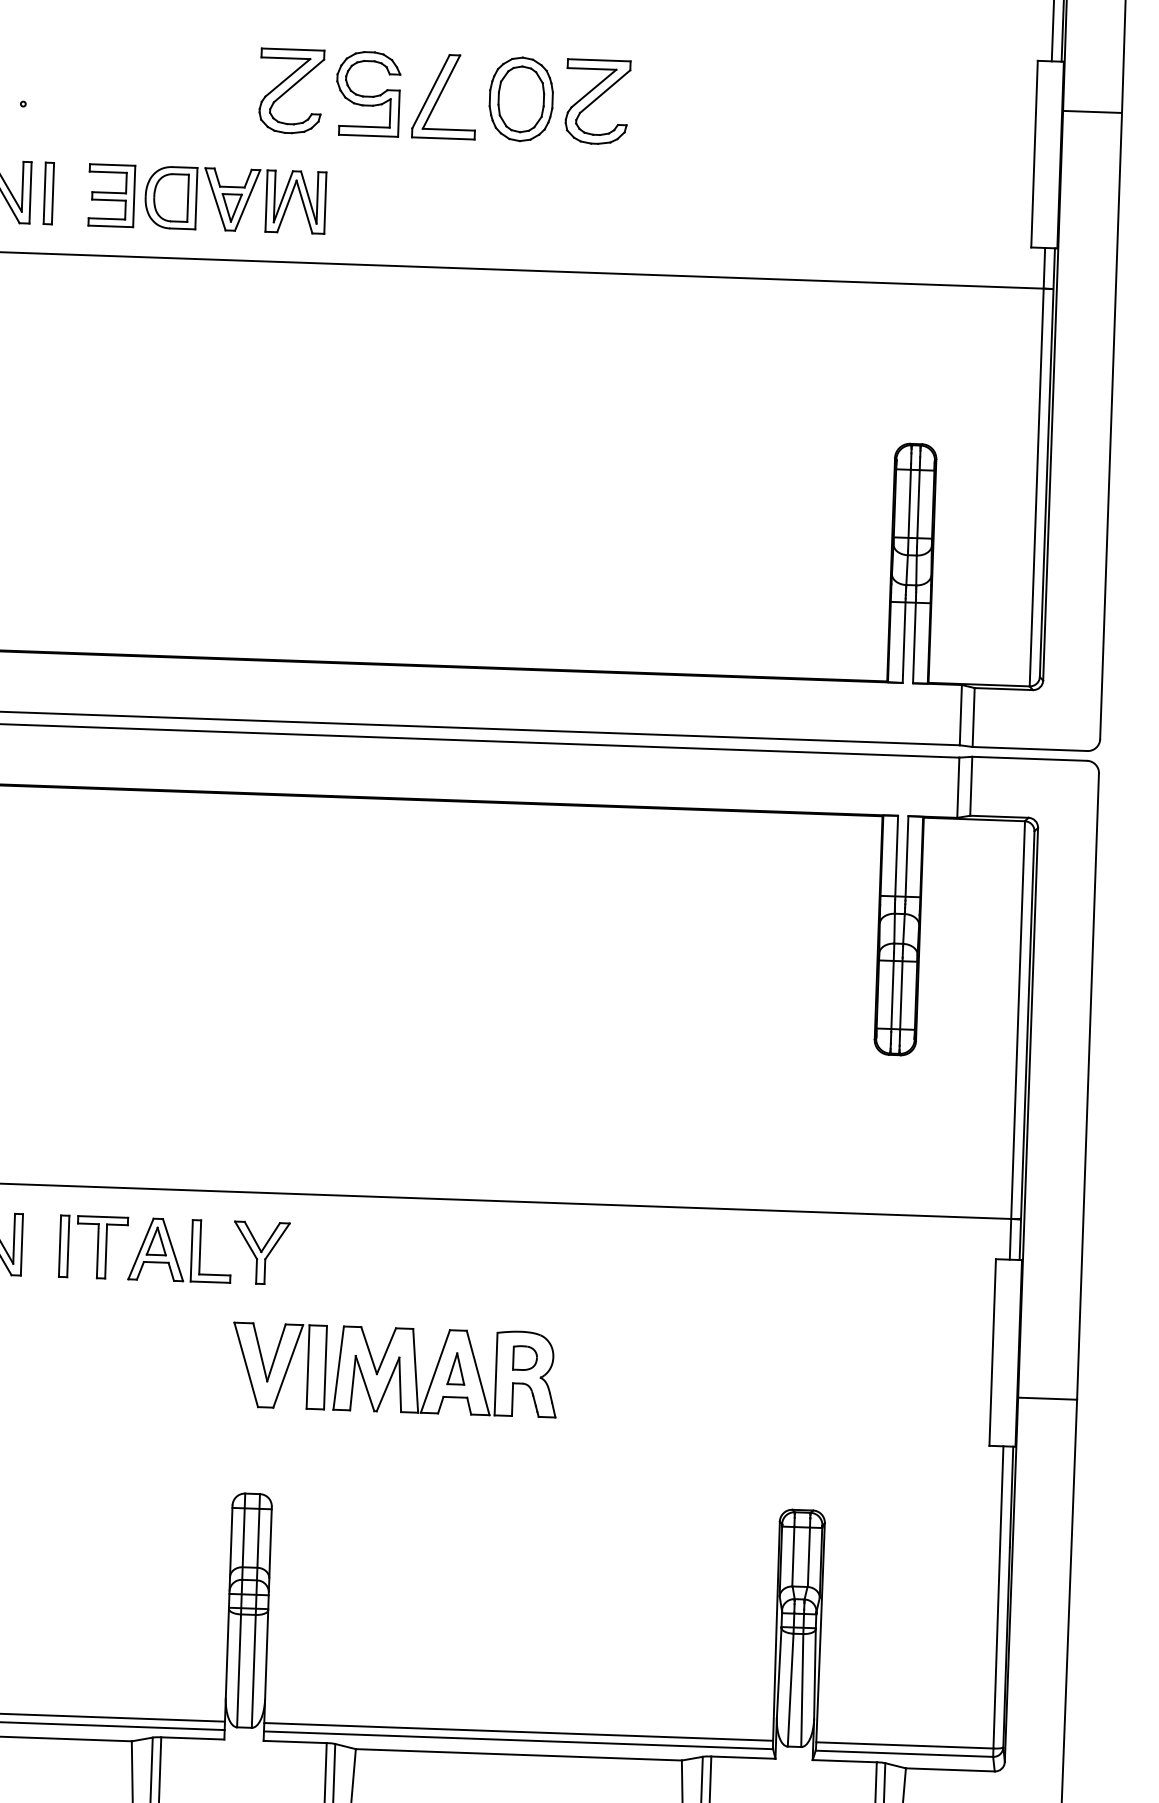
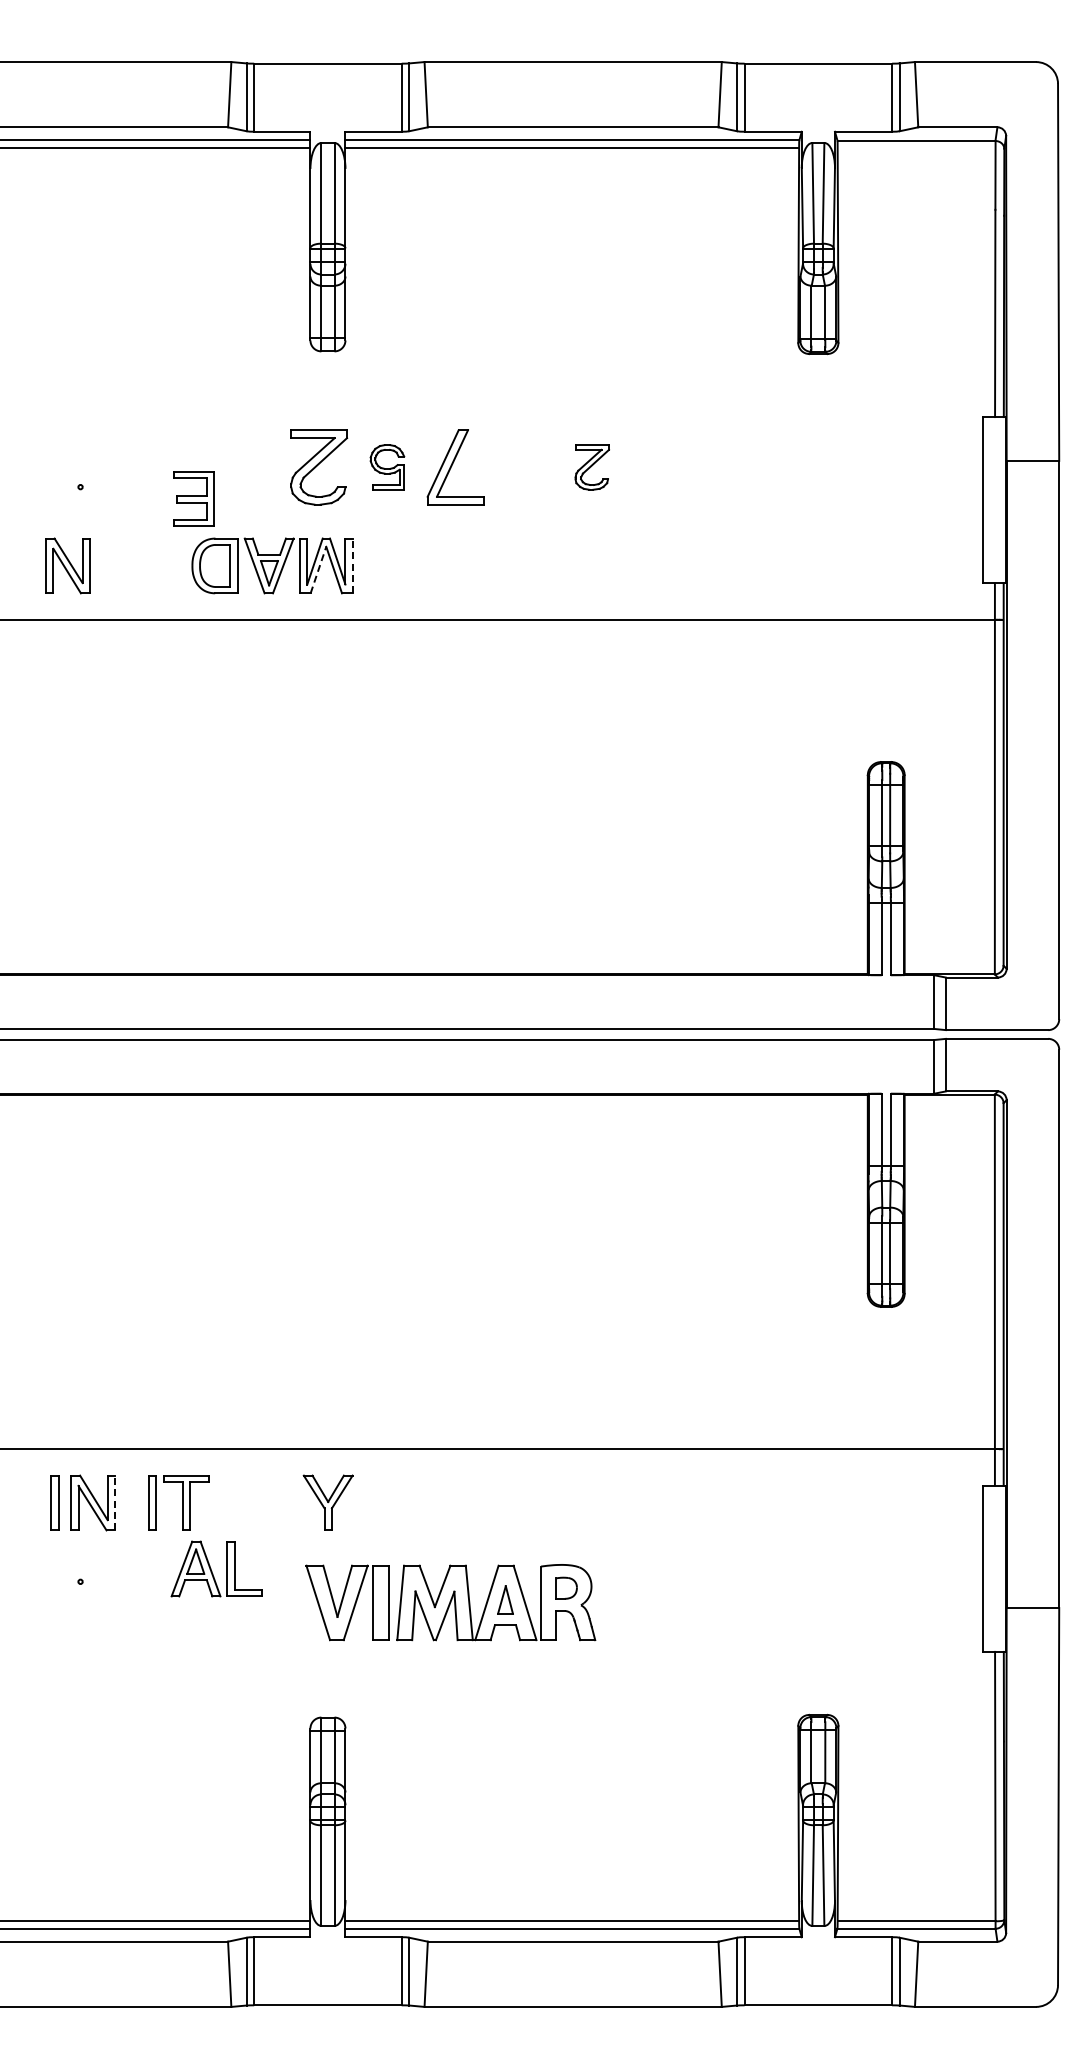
part: (368, 94) -> (387, 467), size x0.6
part: (520, 99) -> (523, 467), removed
part: (598, 102) -> (592, 467), size x0.6
part: (48, 192) -> (105, 565), removed
part: (111, 195) -> (193, 498), moved
line: (325, 202) -> (352, 565), solid -> dashed
line: (286, 206) -> (318, 570), solid -> dashed
line: (21, 1244) -> (114, 1502), solid -> dashed
part: (179, 1249) -> (216, 1568), moved

